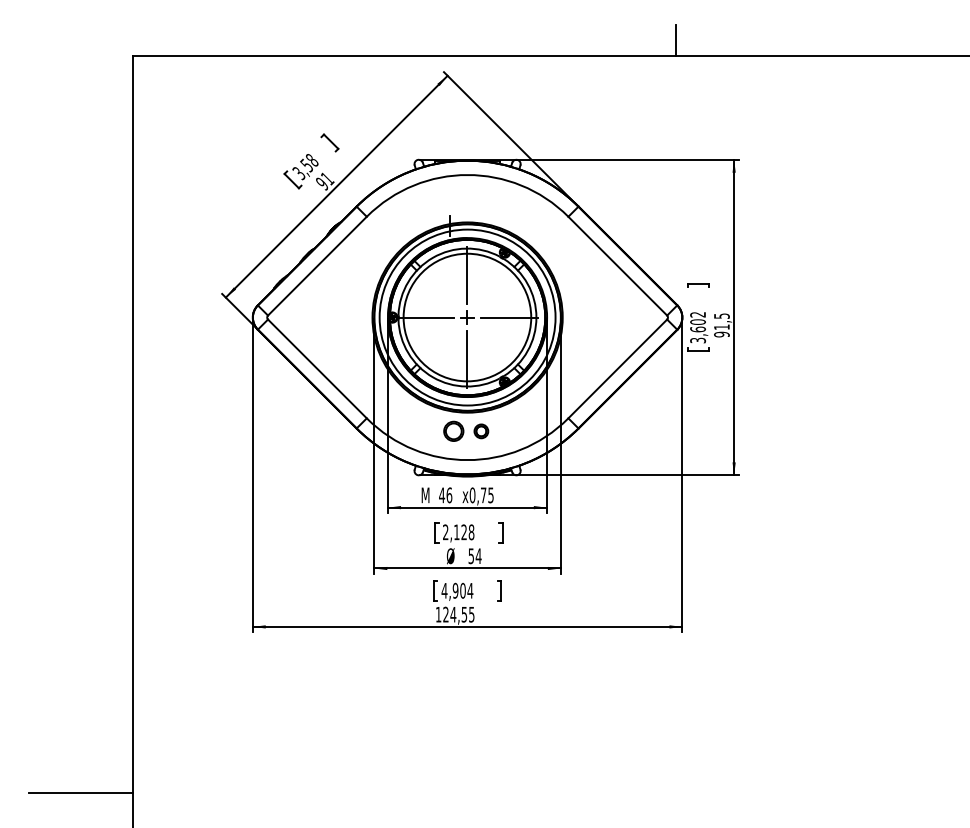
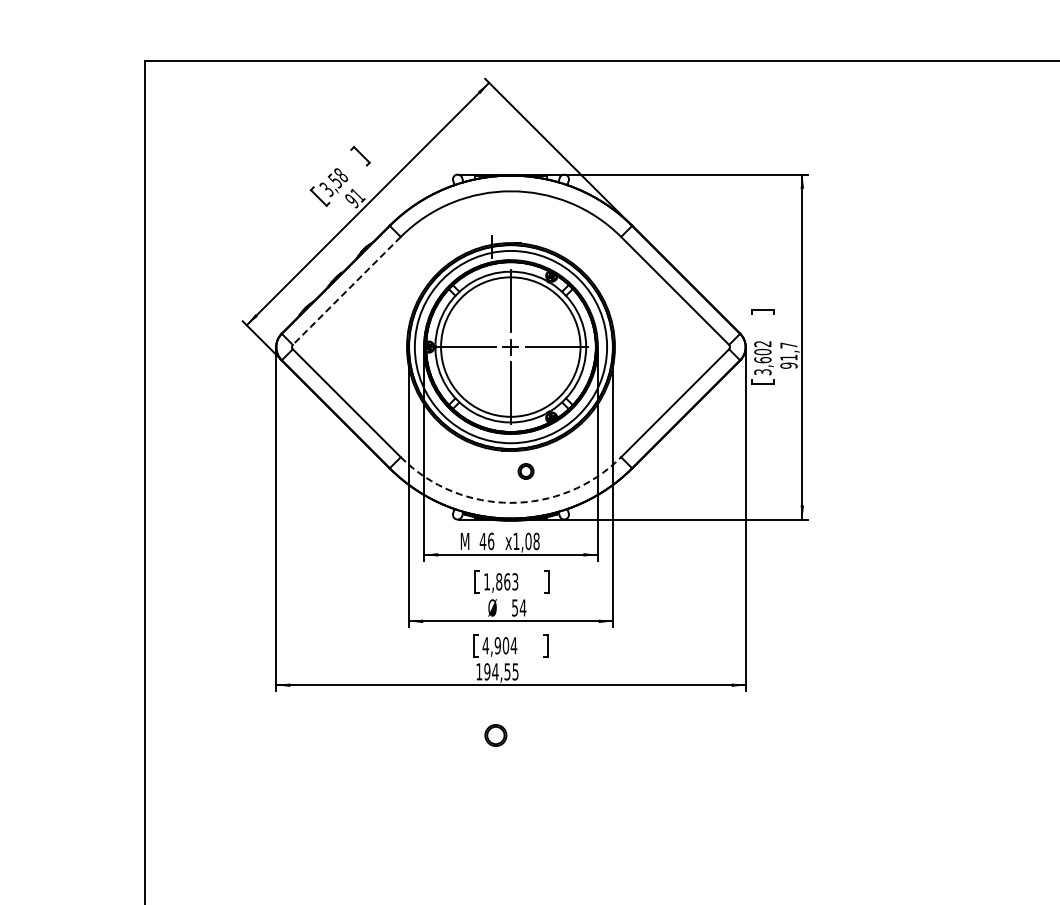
line: (675, 40) -> (738, 44), removed
line: (317, 266) -> (346, 291), solid -> dashed
text: (721, 316) -> (788, 345), 91,5 -> 91,7
part: (453, 431) -> (495, 735), moved
arc: (467, 459) -> (510, 502), solid -> dashed
text: (481, 495) -> (526, 541), x0,75 -> x1,08
text: (458, 532) -> (501, 581), 2,128 -> 1,863
text: (446, 614) -> (487, 671), 124,55 -> 194,55
line: (80, 792) -> (87, 866), removed

